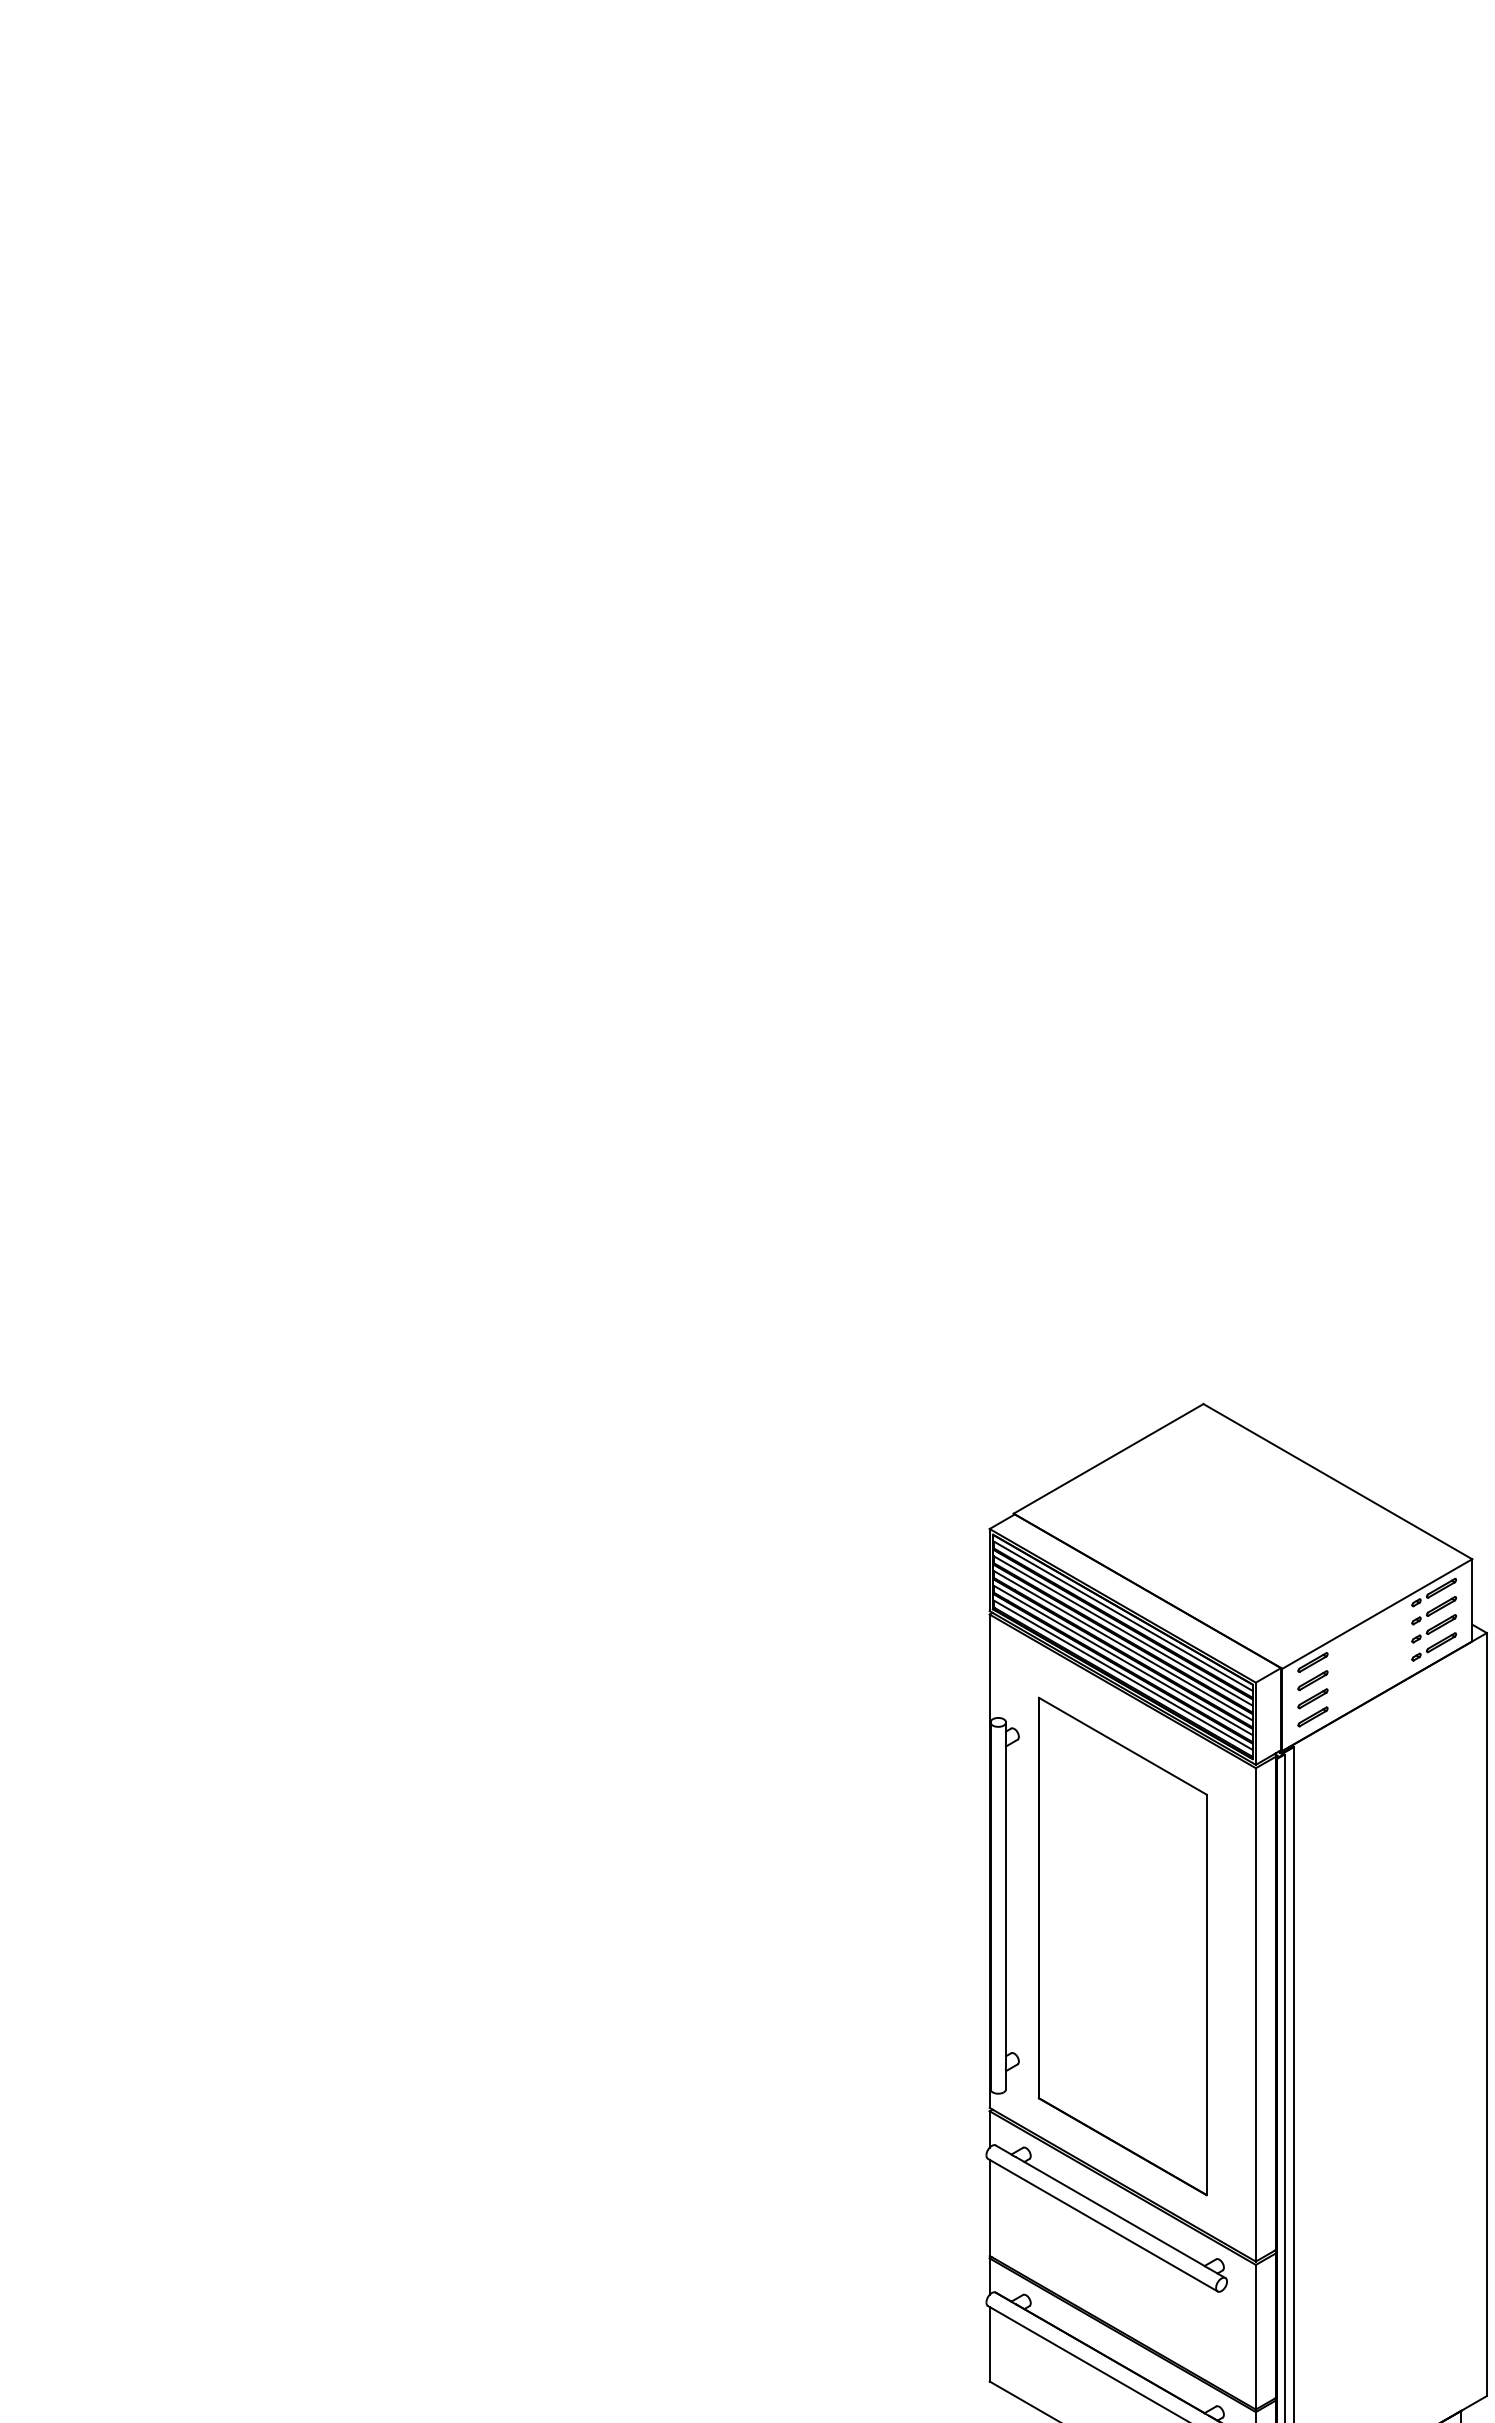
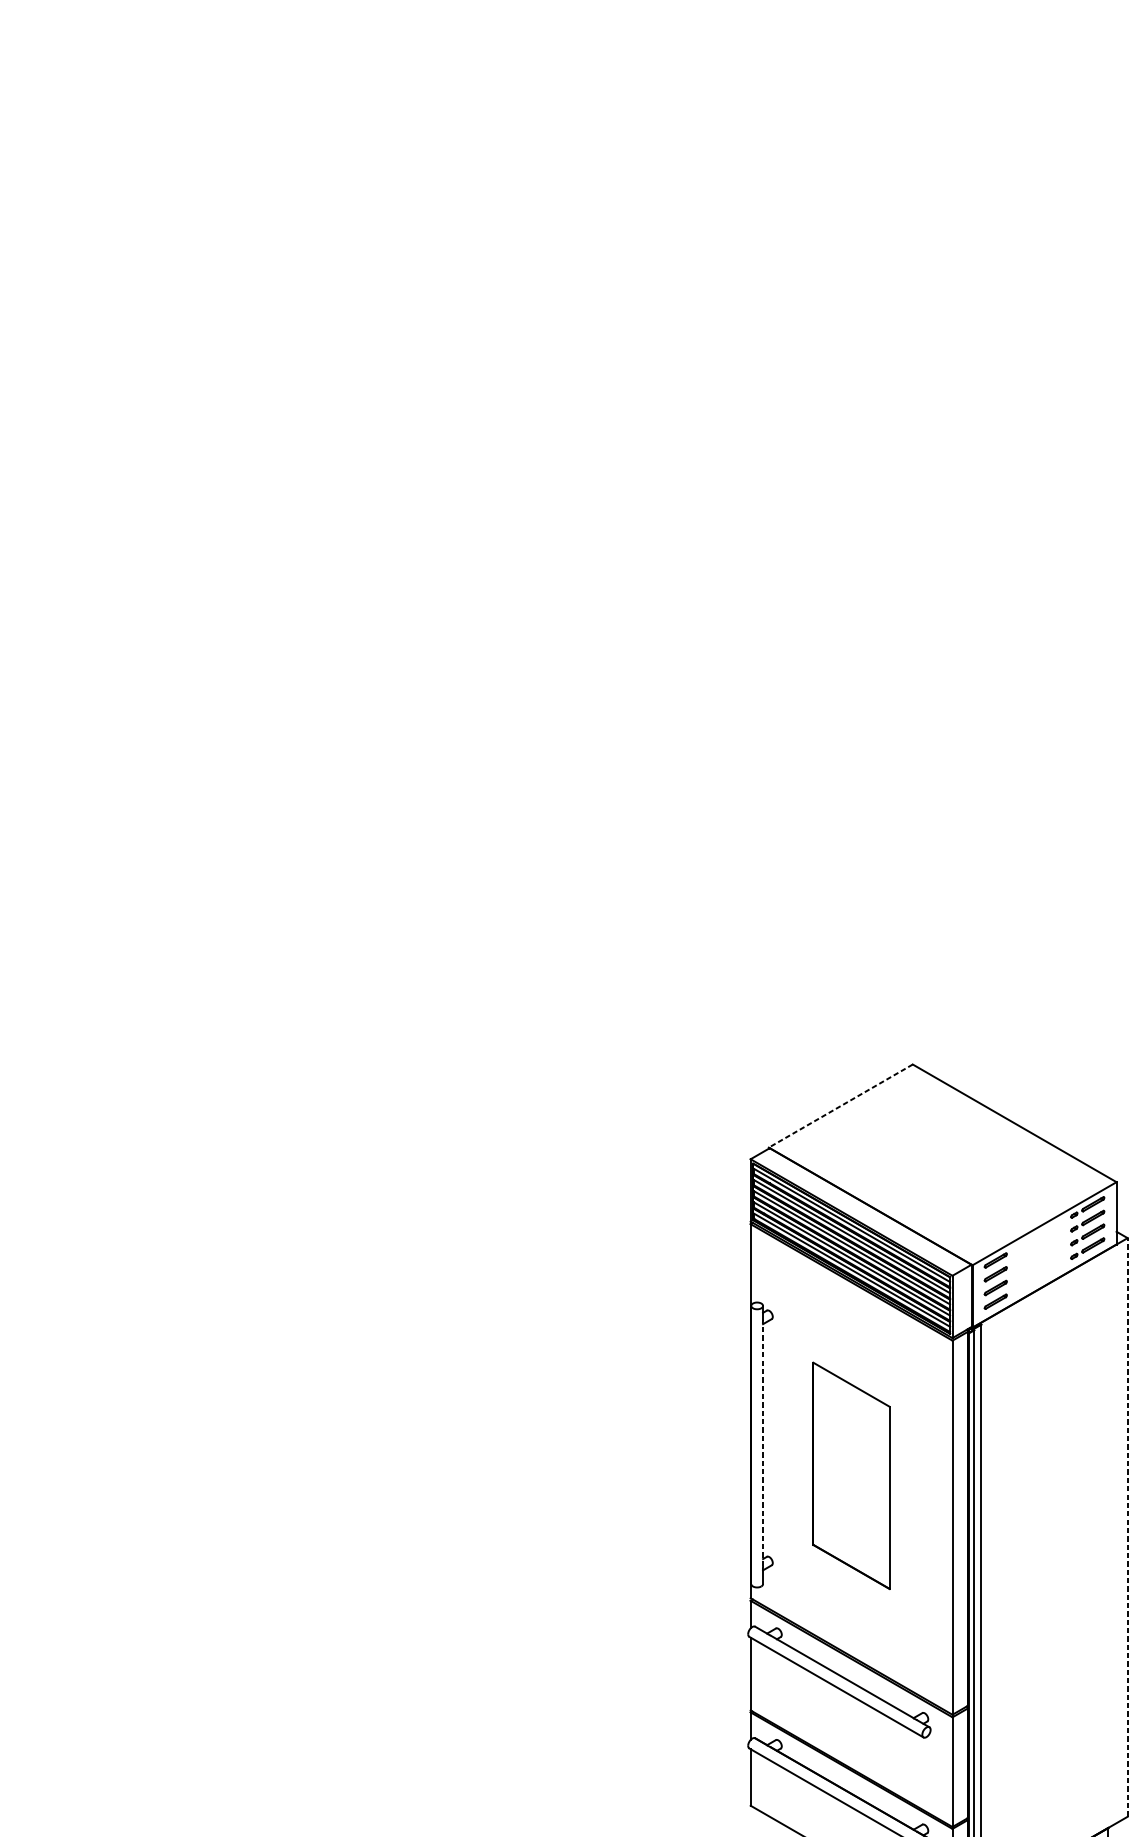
line: (1108, 1458) -> (840, 1105), solid -> dashed
line: (1006, 1905) -> (763, 1444), solid -> dashed
part: (1122, 1946) -> (851, 1475), size x0.6
line: (1486, 2014) -> (1127, 1527), solid -> dashed

